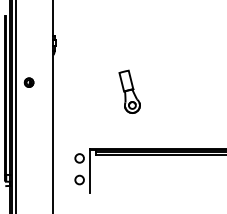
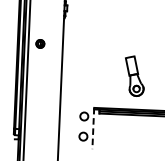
part: (129, 91) -> (134, 75), moved
line: (89, 171) -> (92, 129), solid -> dashed

